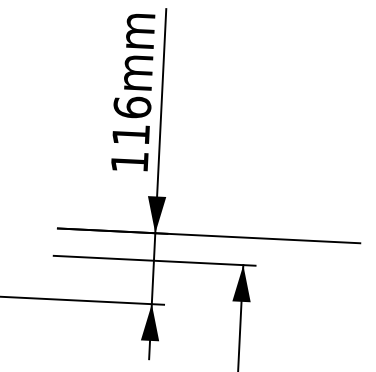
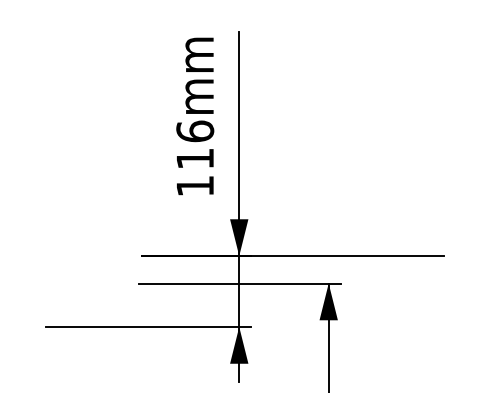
text: (133, 92) -> (195, 116), moved

